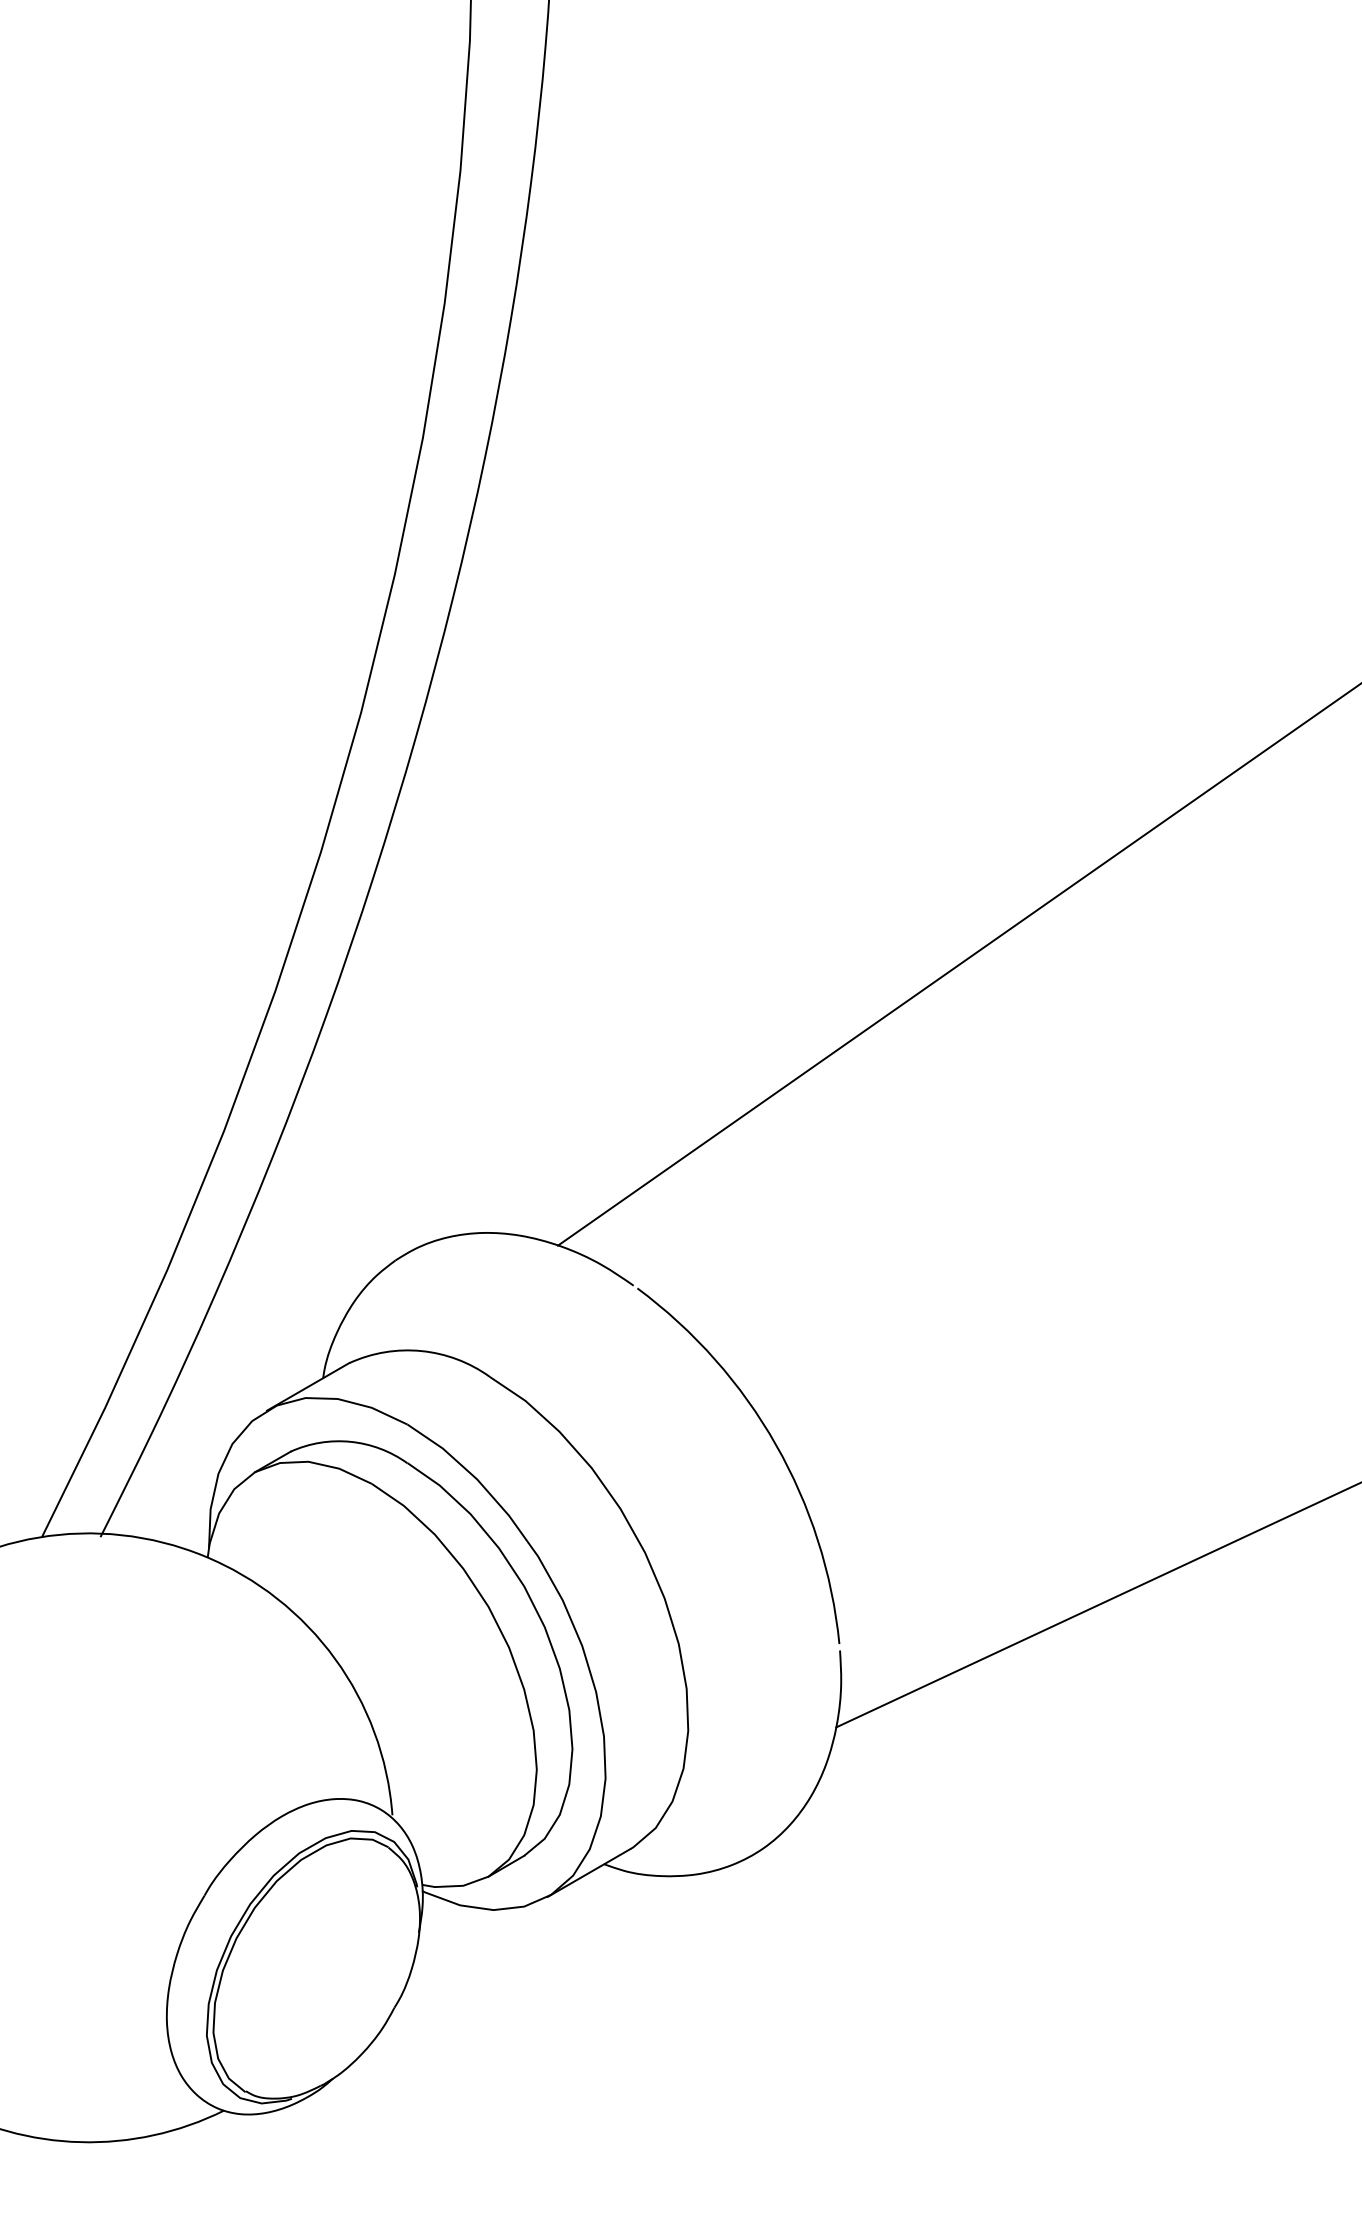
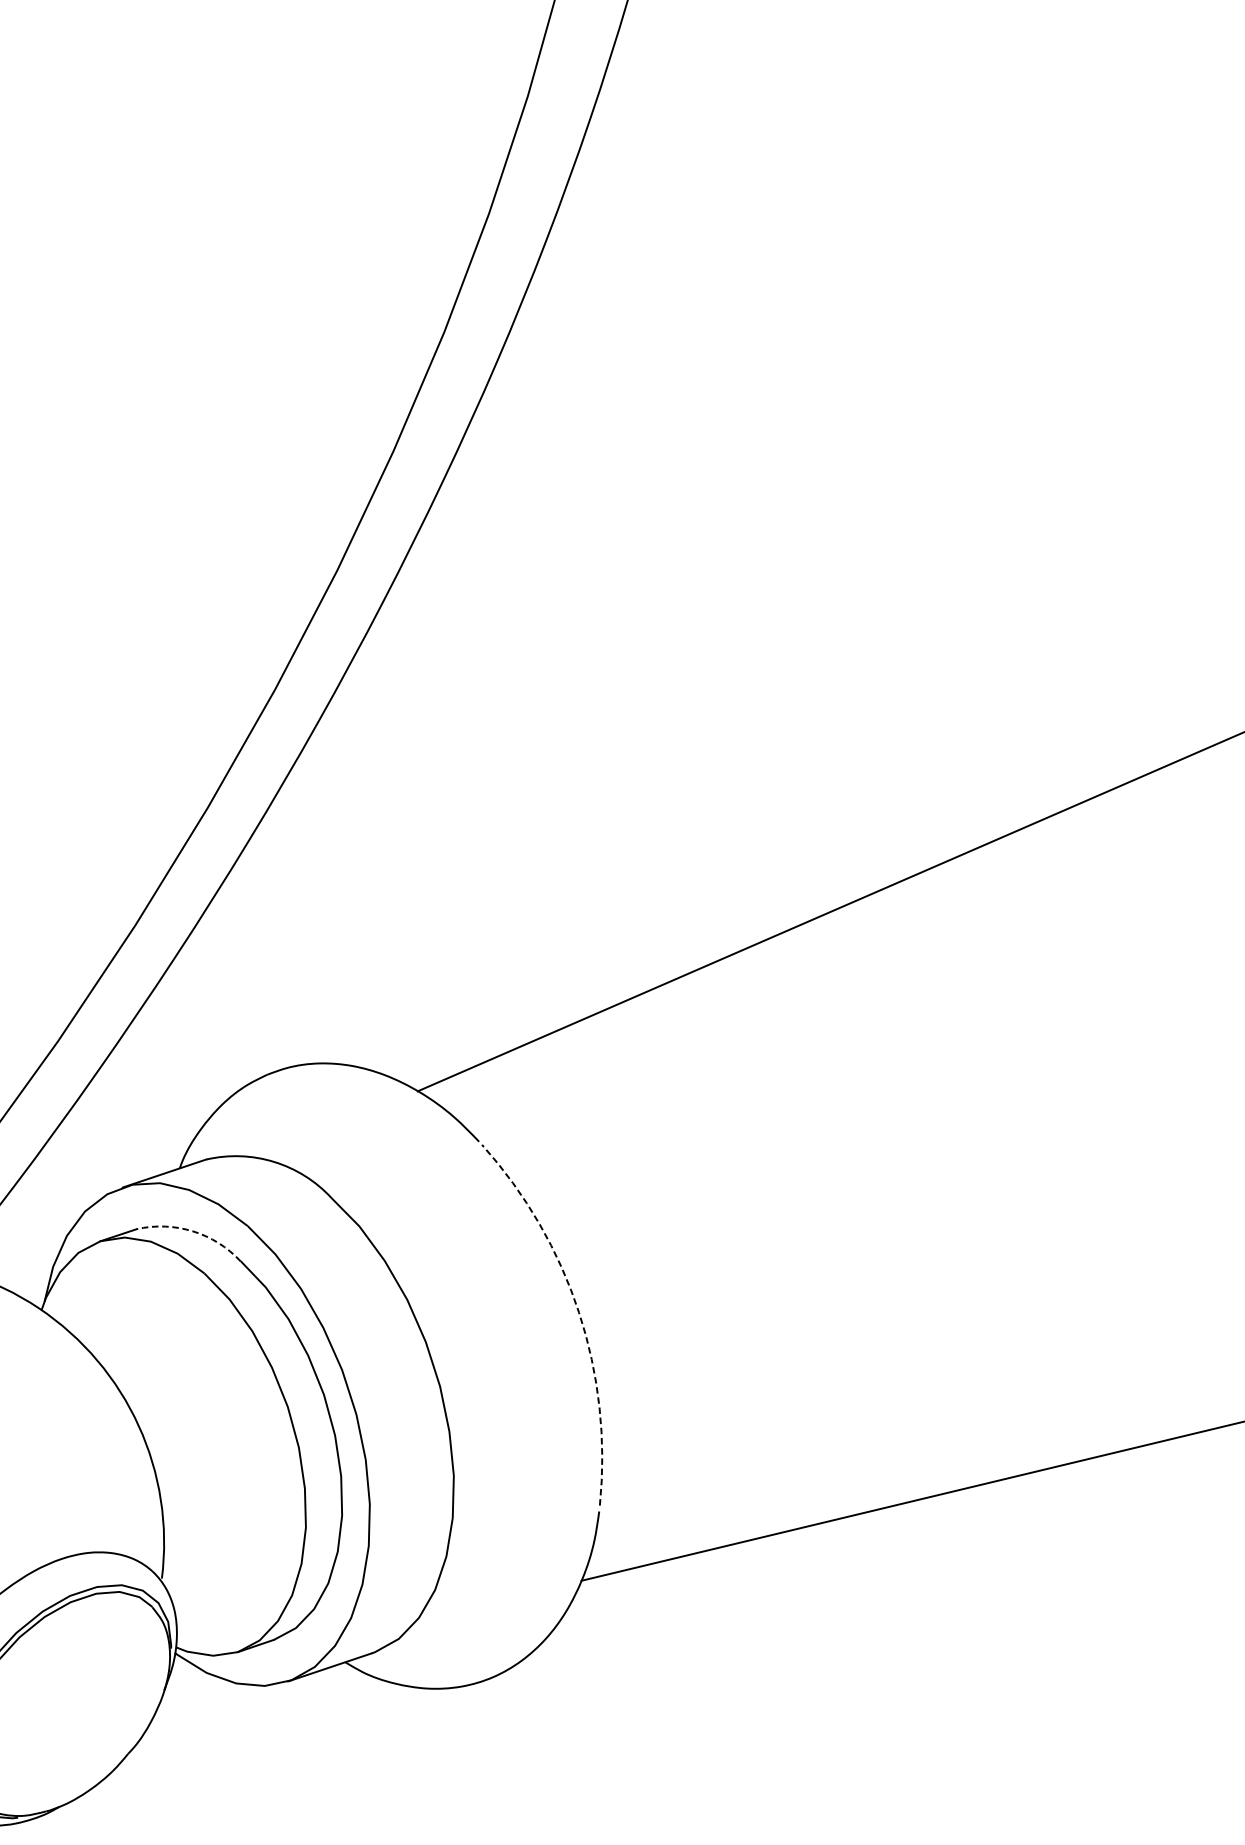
arc: (350, 1441) -> (192, 1231), solid -> dashed
arc: (776, 1444) -> (579, 1312), solid -> dashed

